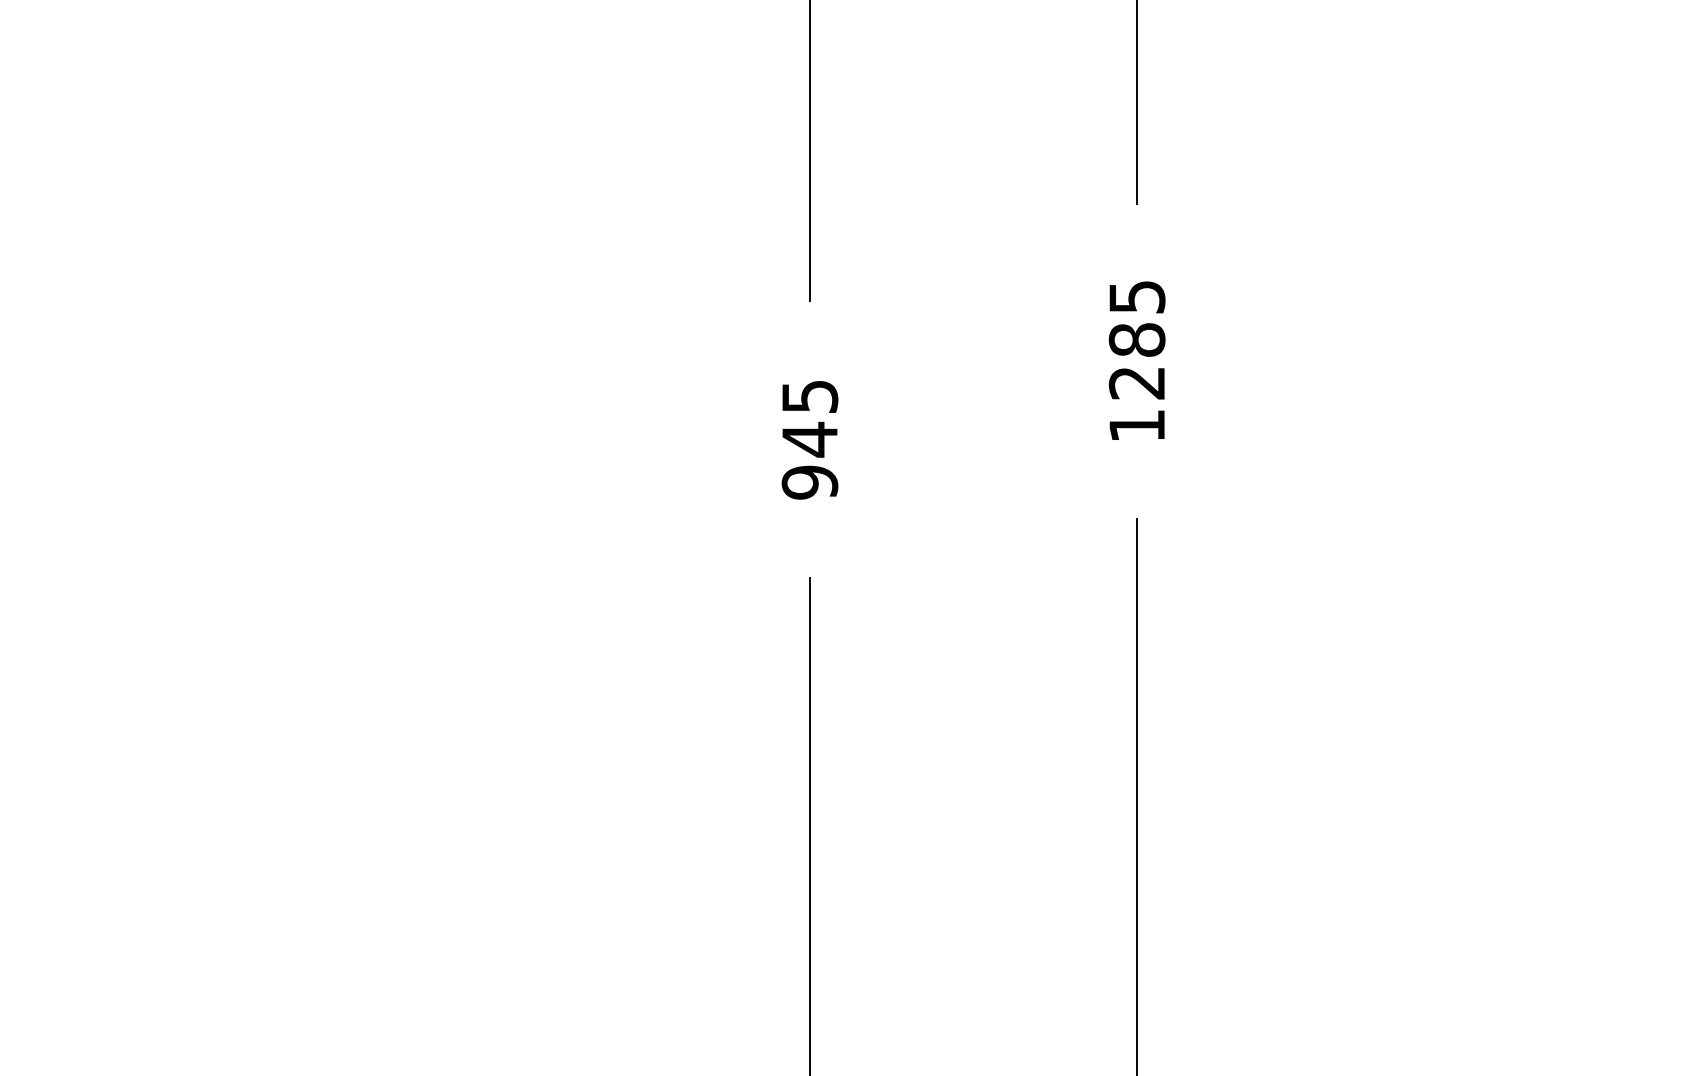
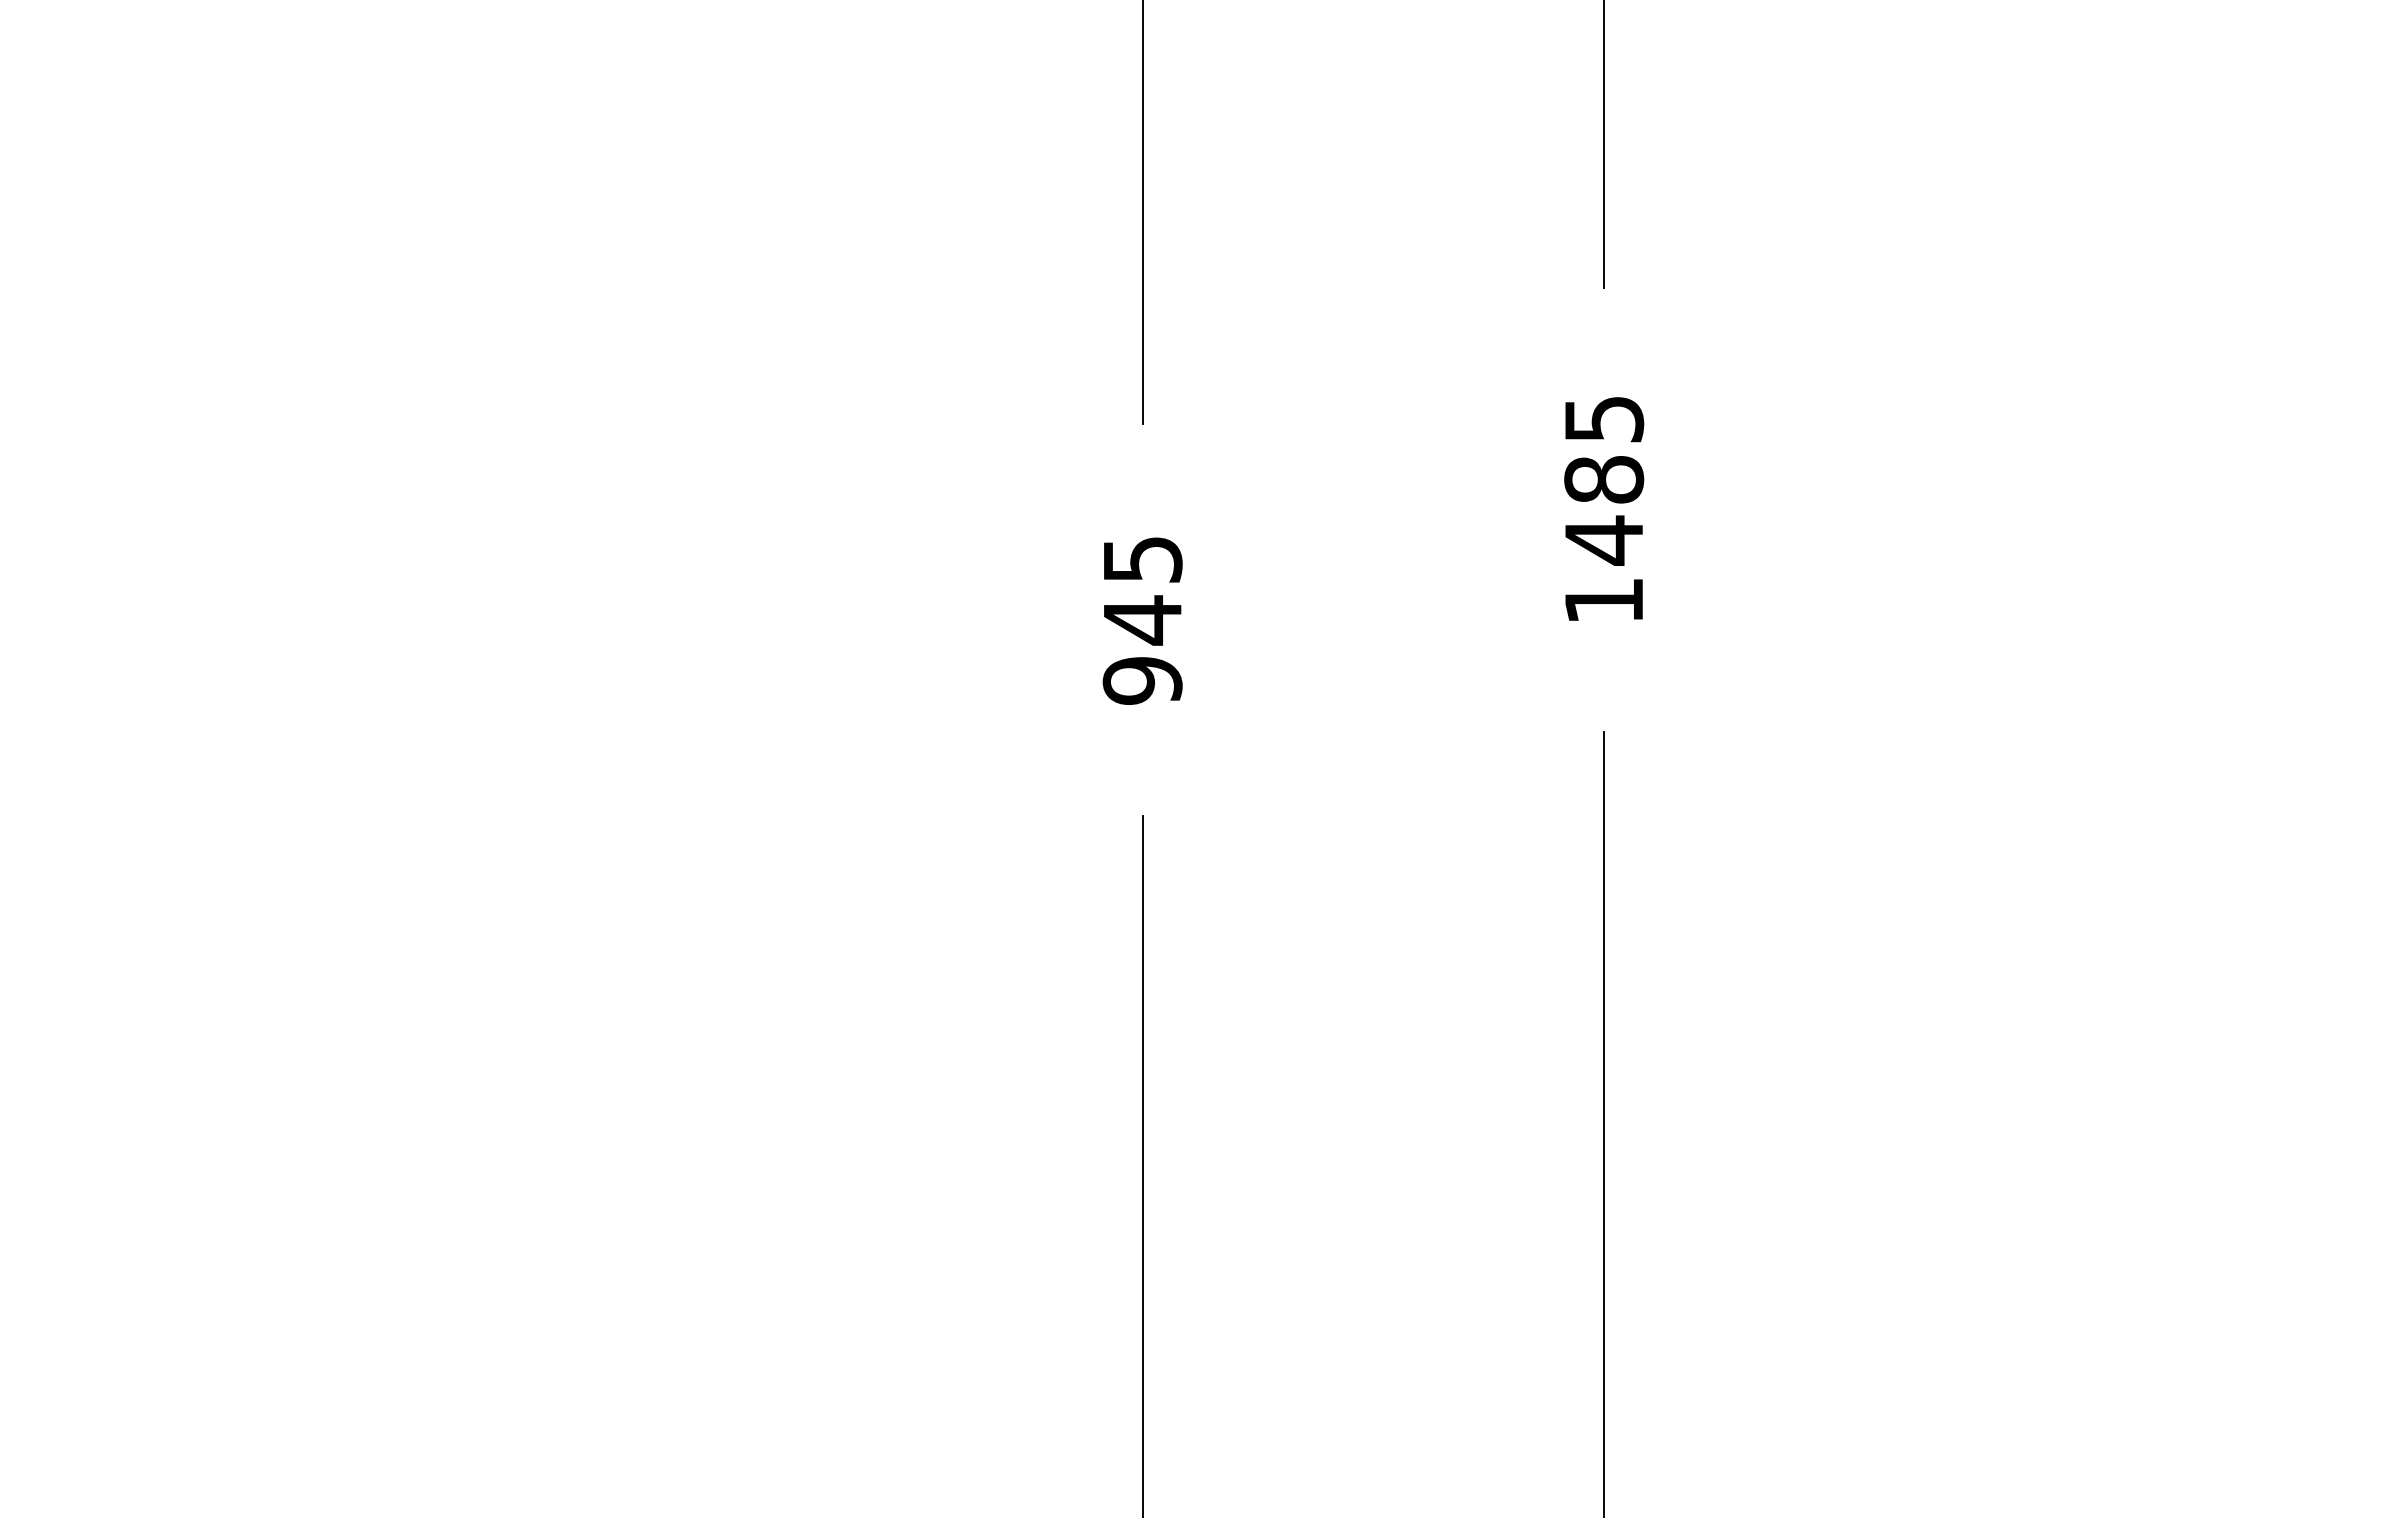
text: (1136, 383) -> (1603, 540), 1285 -> 1485

